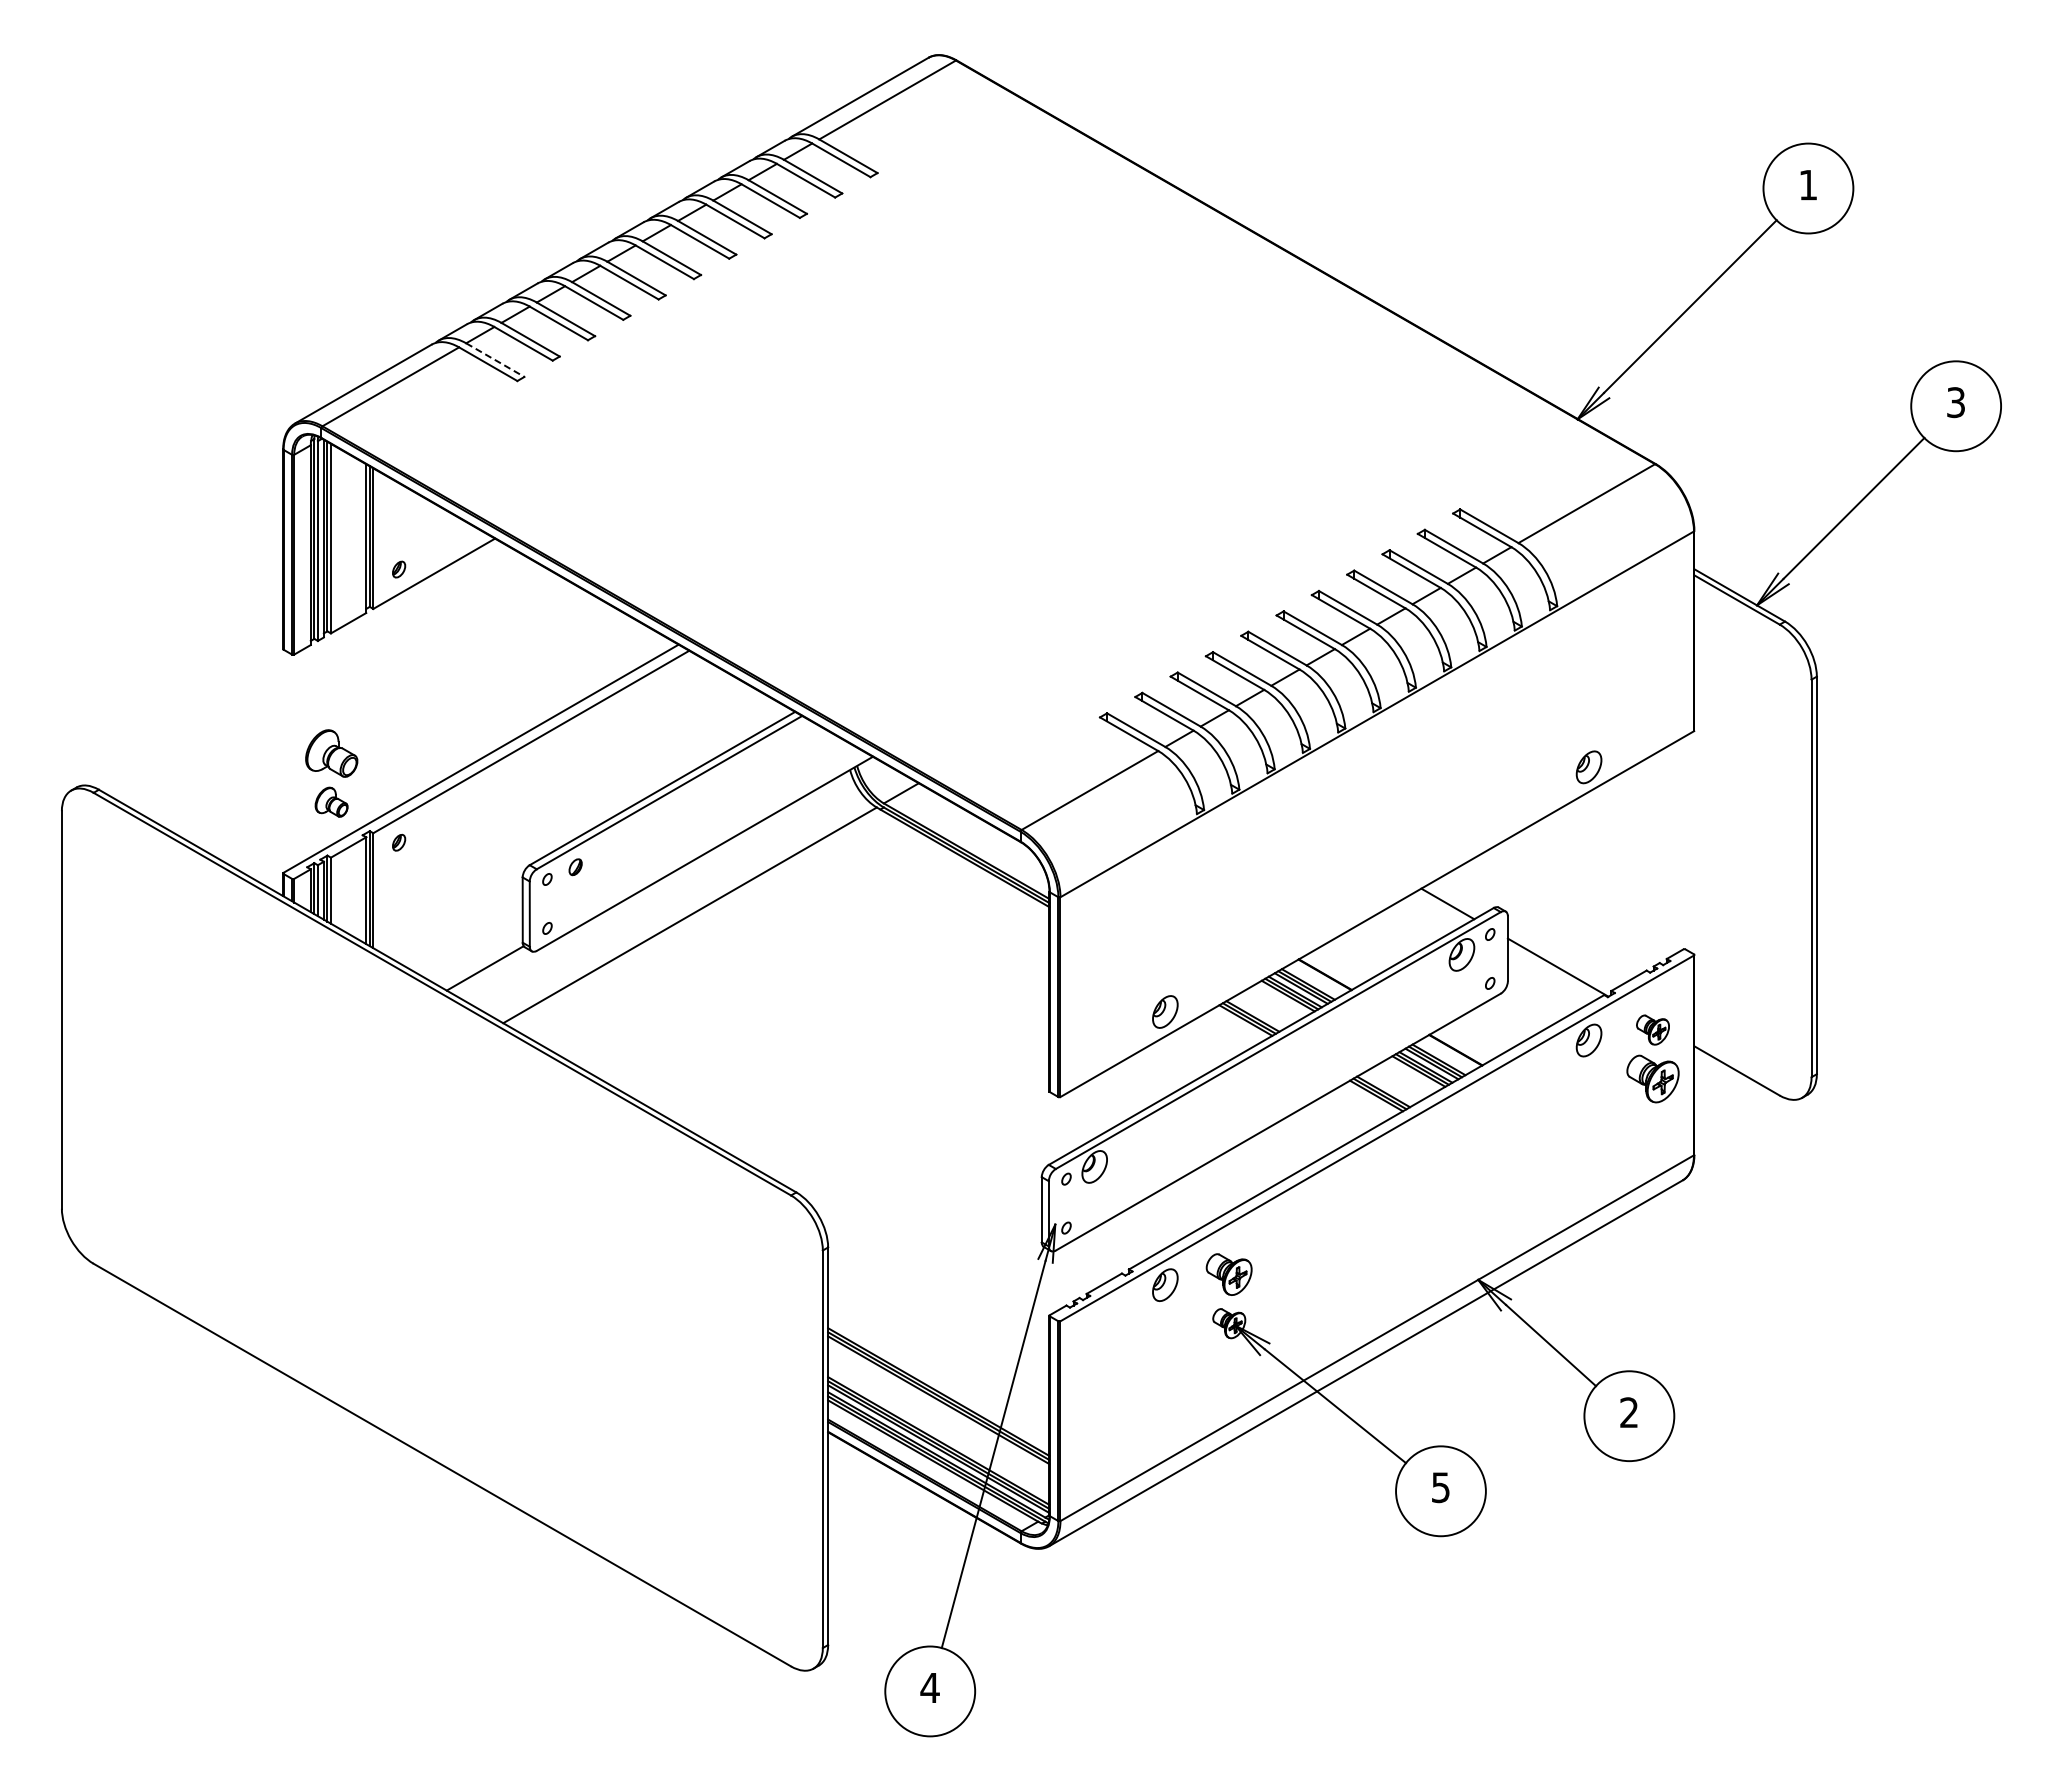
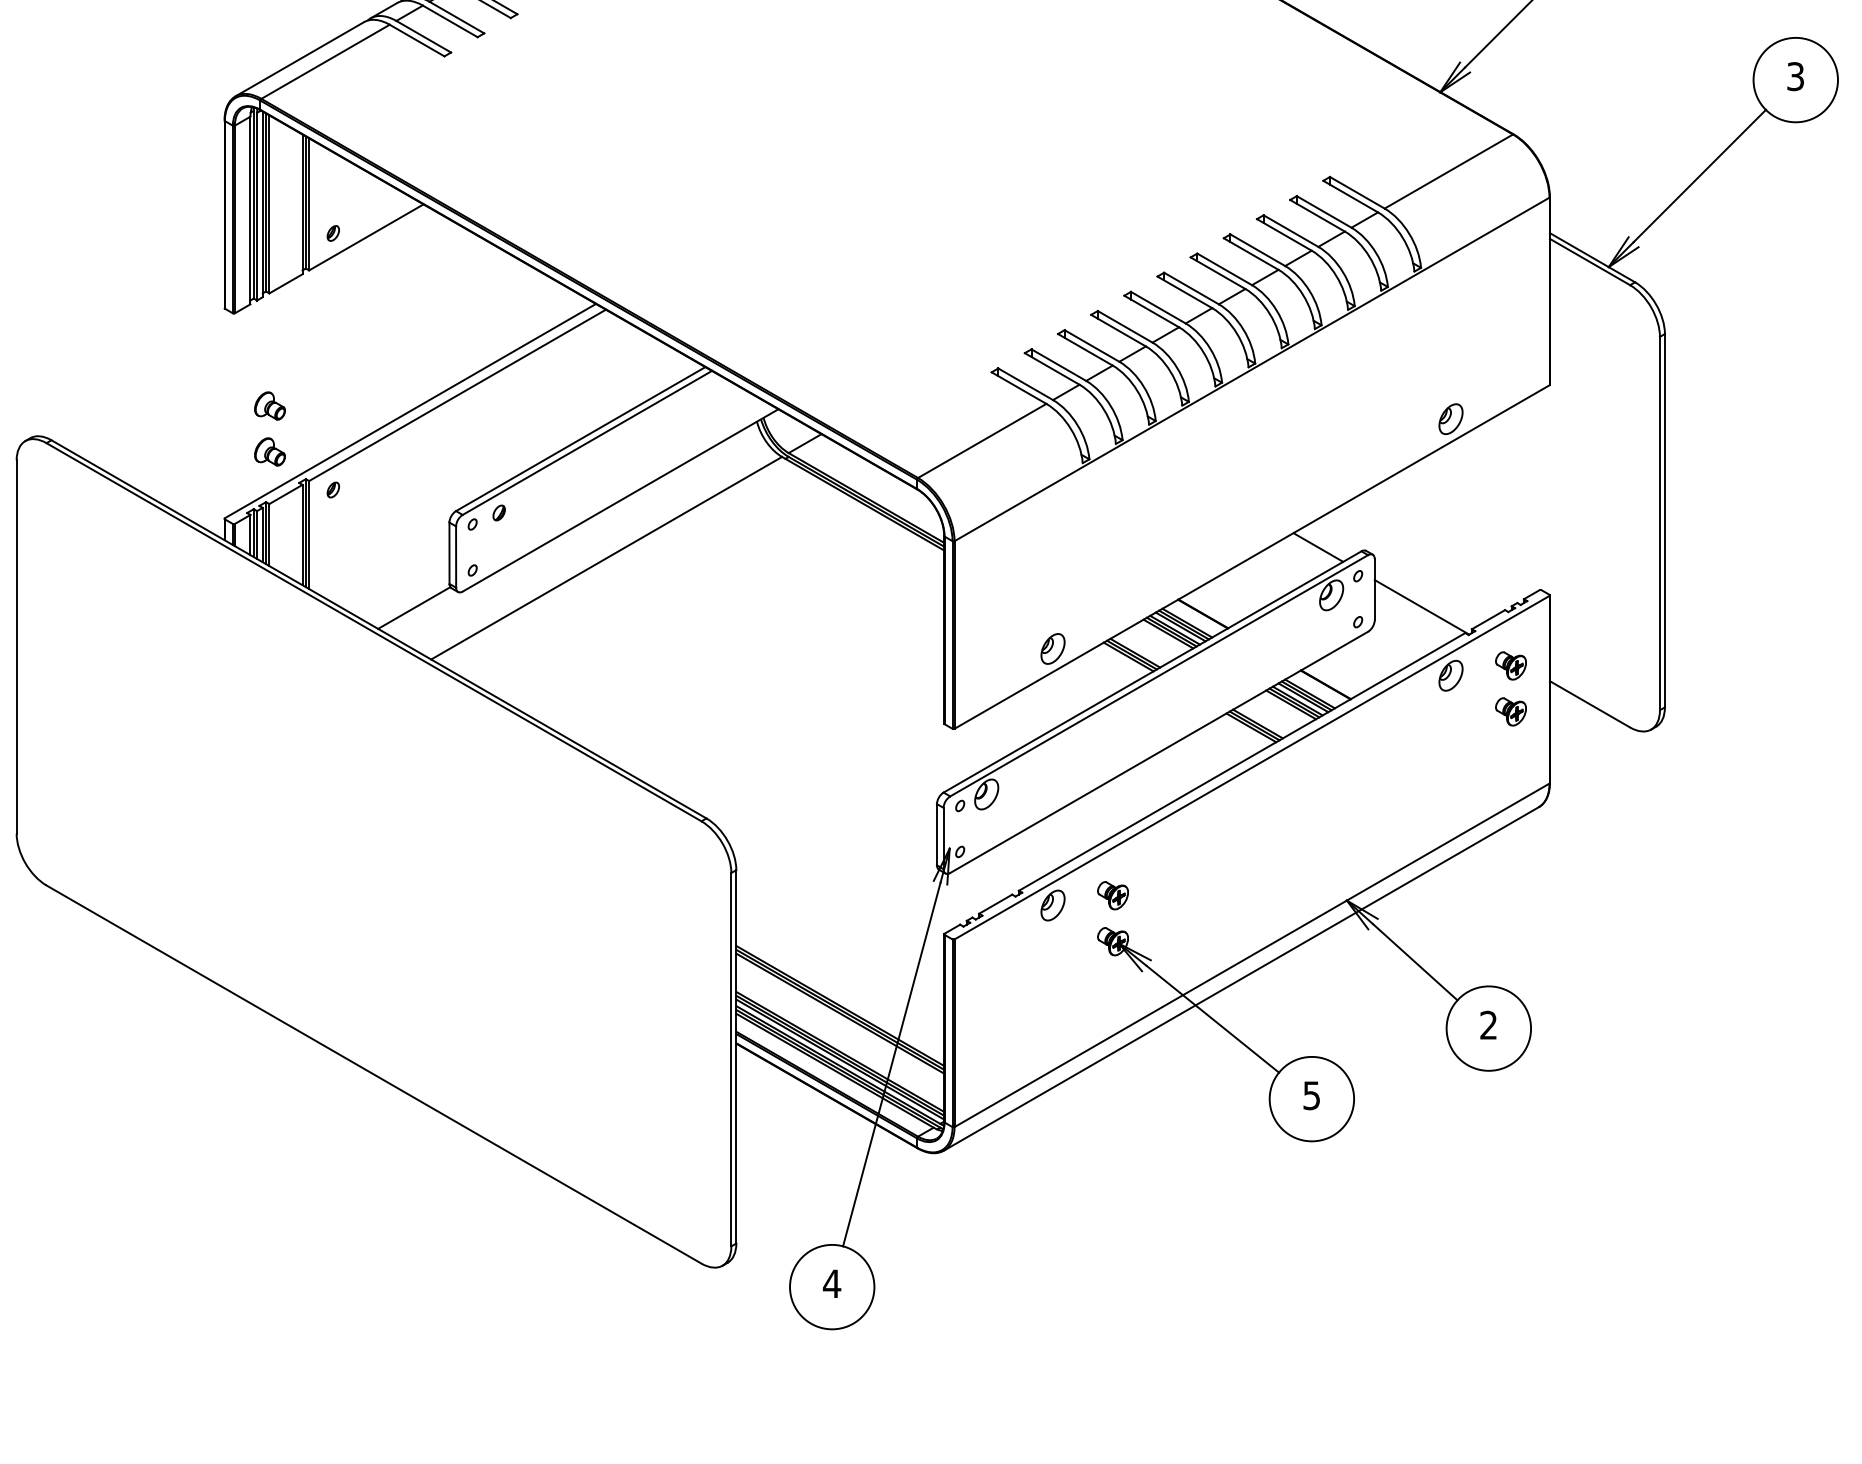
line: (495, 360) -> (423, 37), dashed -> solid
part: (331, 752) -> (269, 405), size x0.62
part: (1652, 1078) -> (1510, 711), size x0.62
part: (1229, 1274) -> (1113, 895), size x0.71

